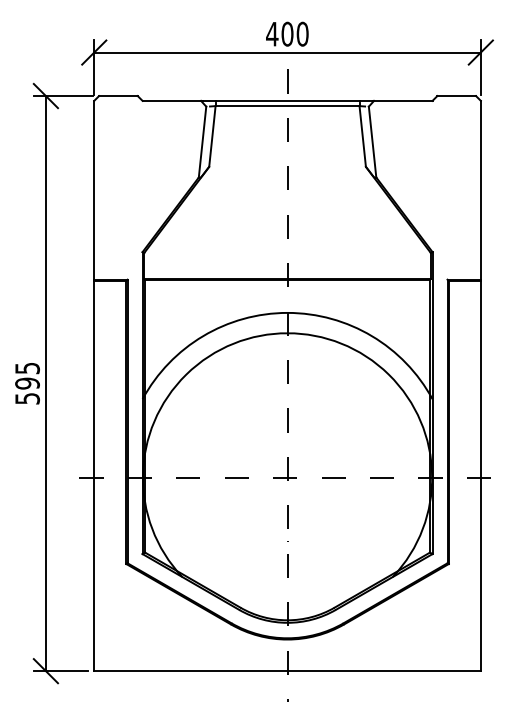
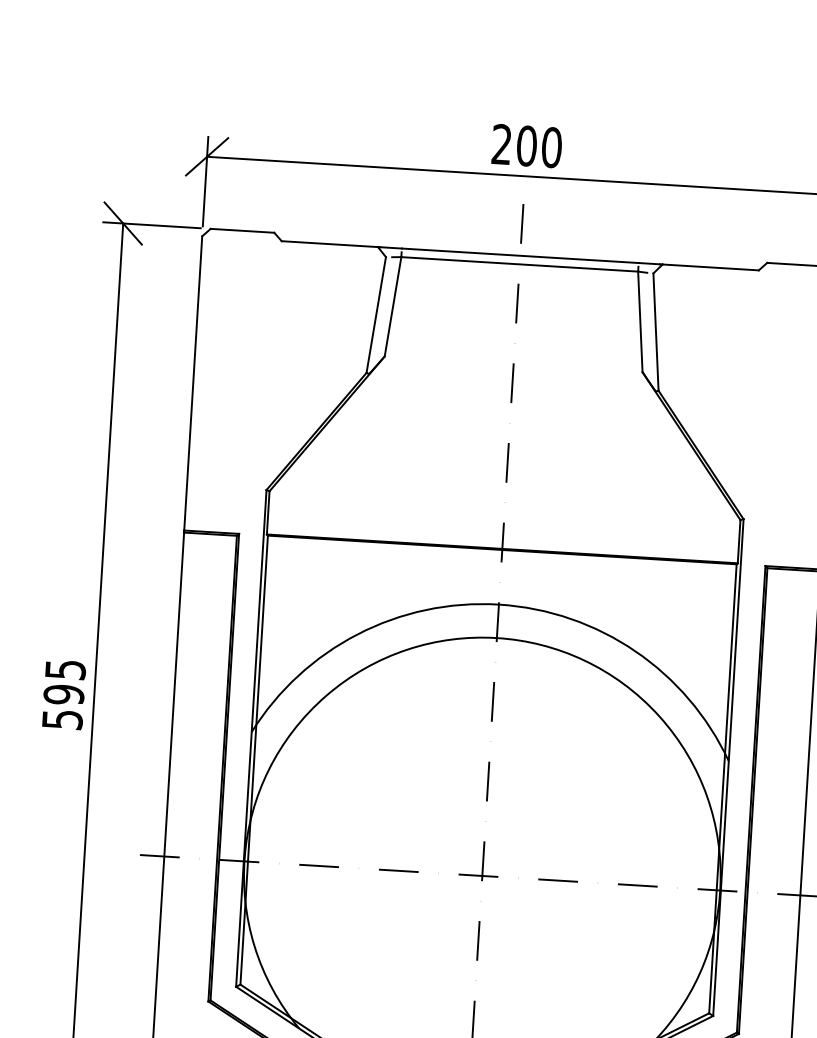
text: (272, 33) -> (502, 143), 400 -> 200

